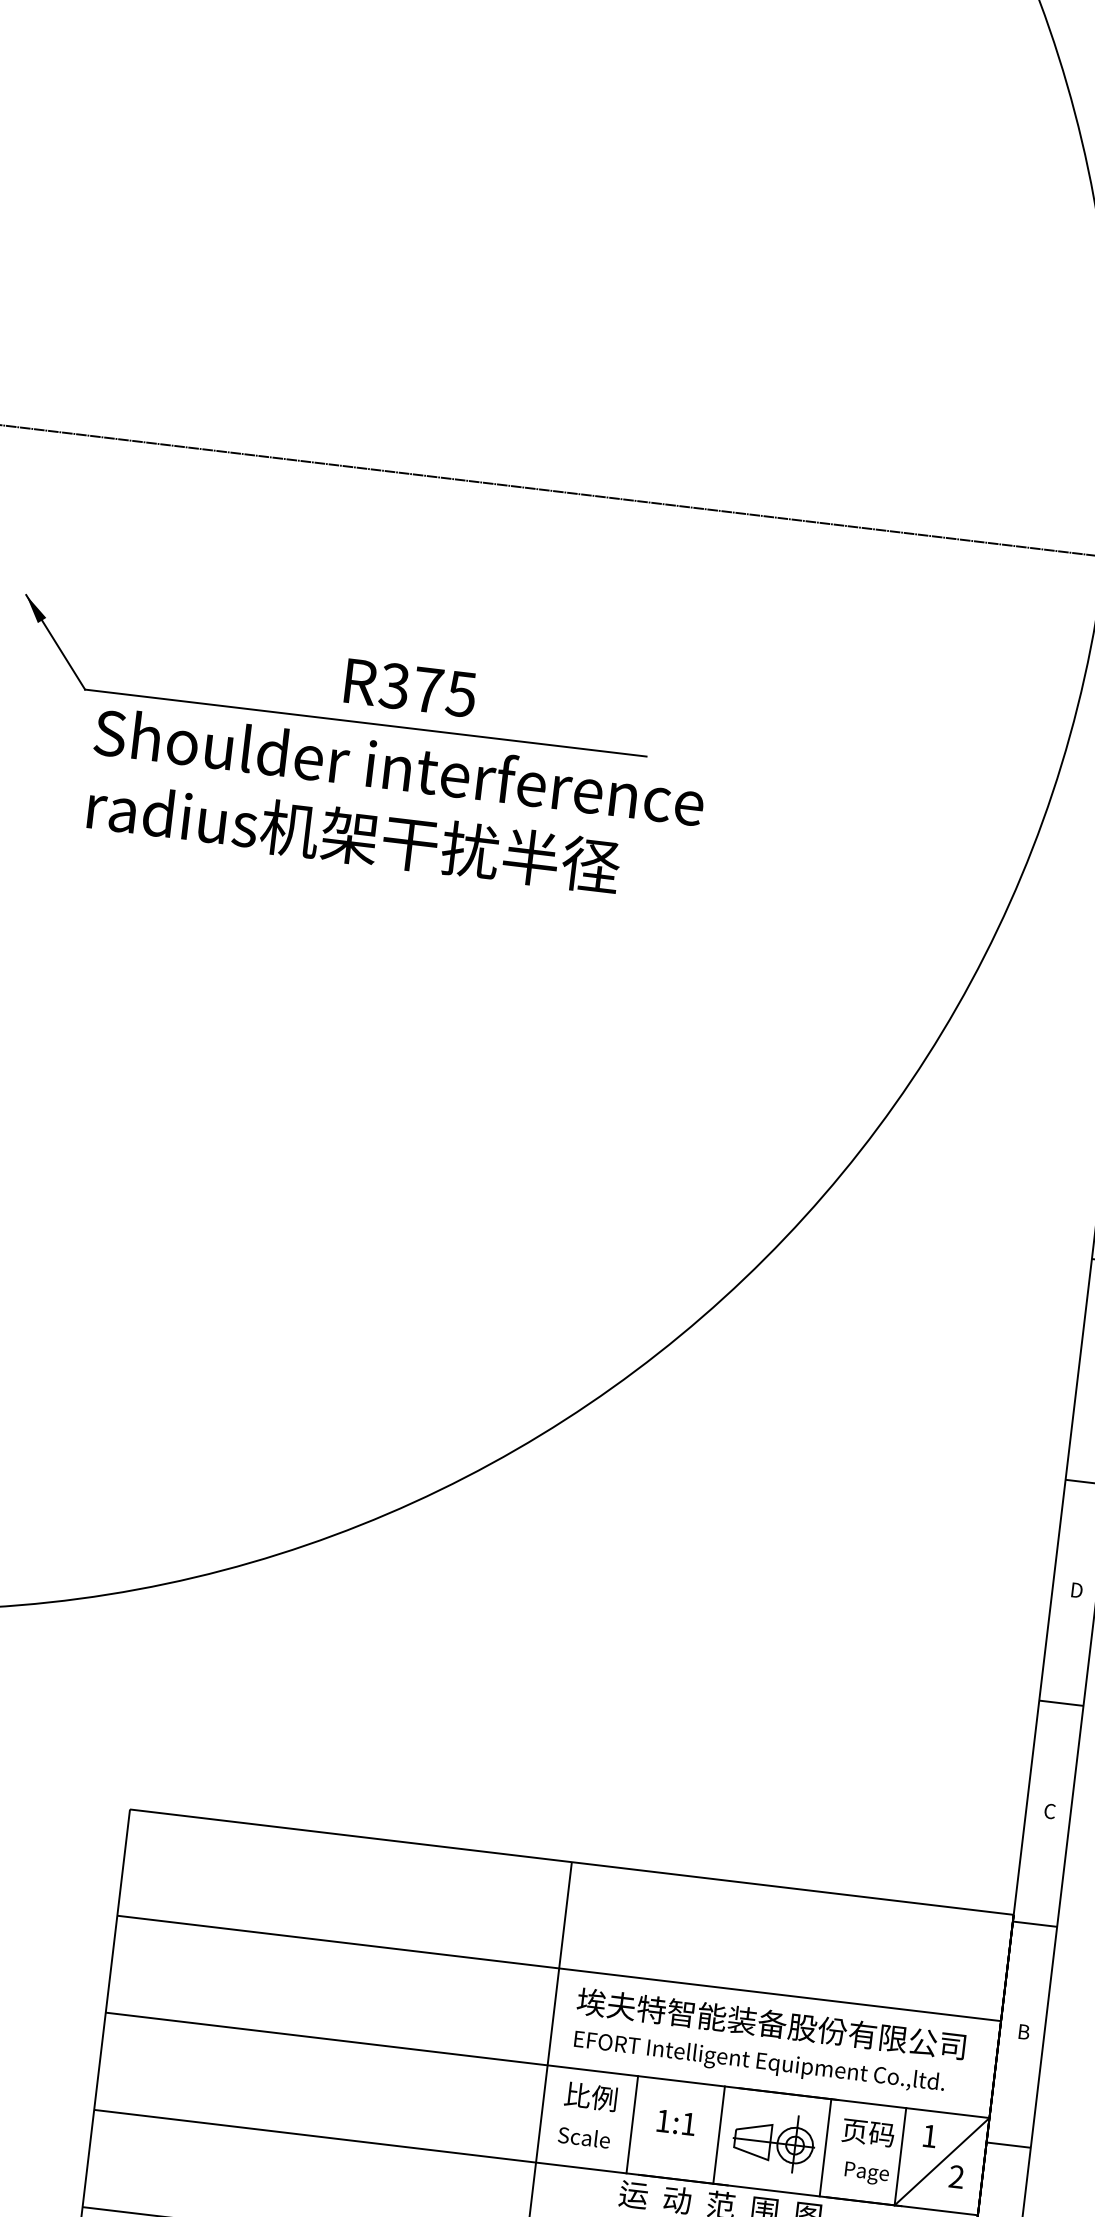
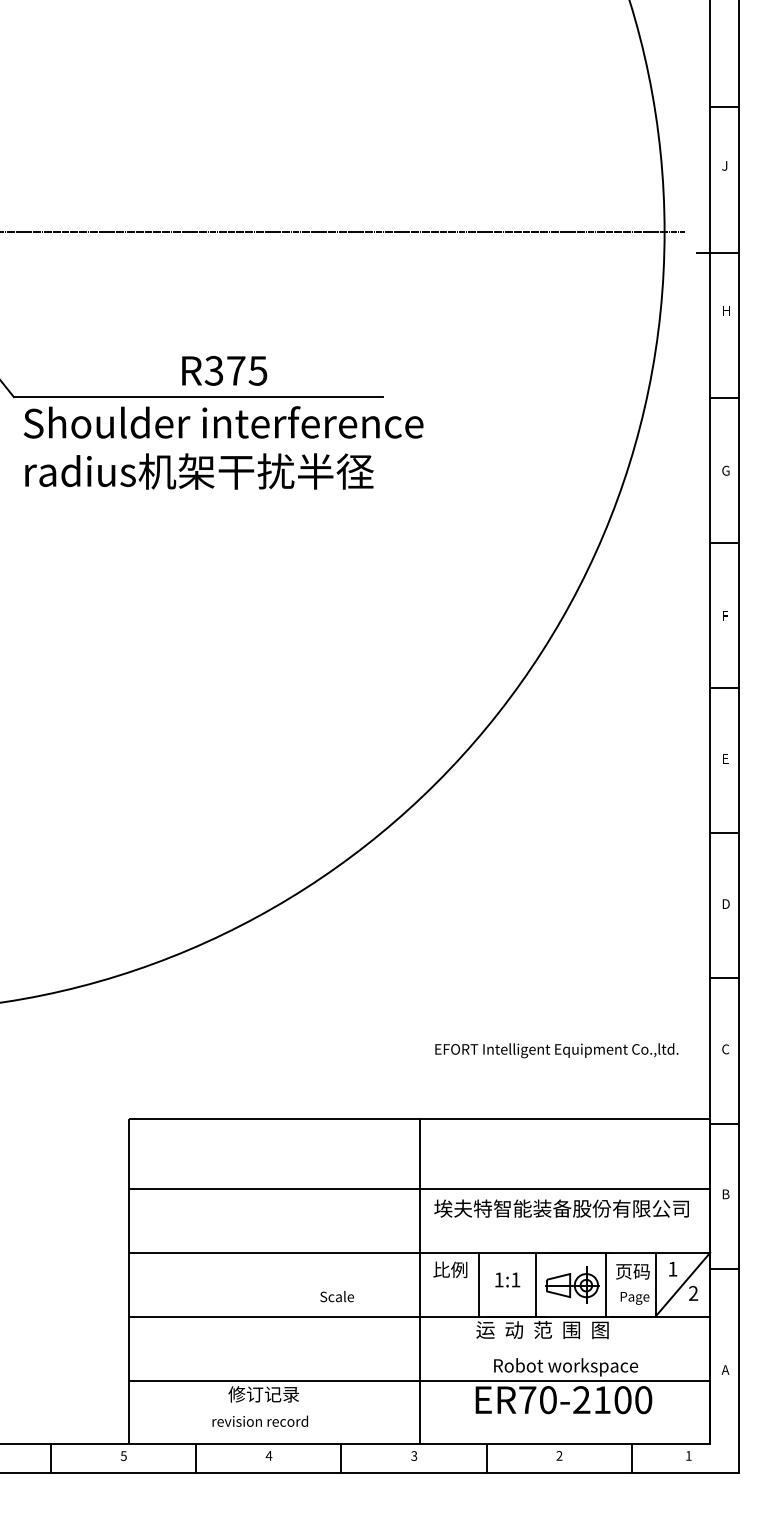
text: (758, 2062) -> (556, 1050), moved
text: (583, 2137) -> (336, 1296), moved

